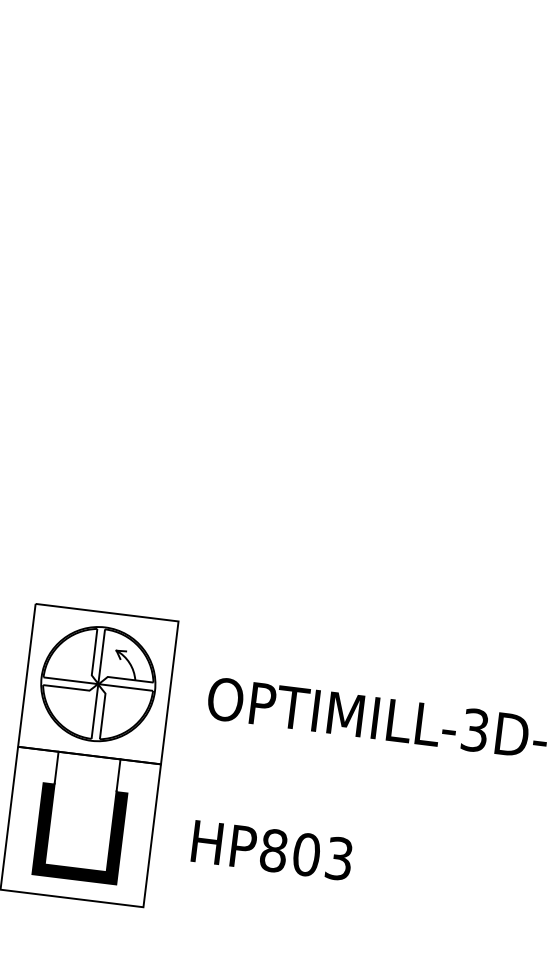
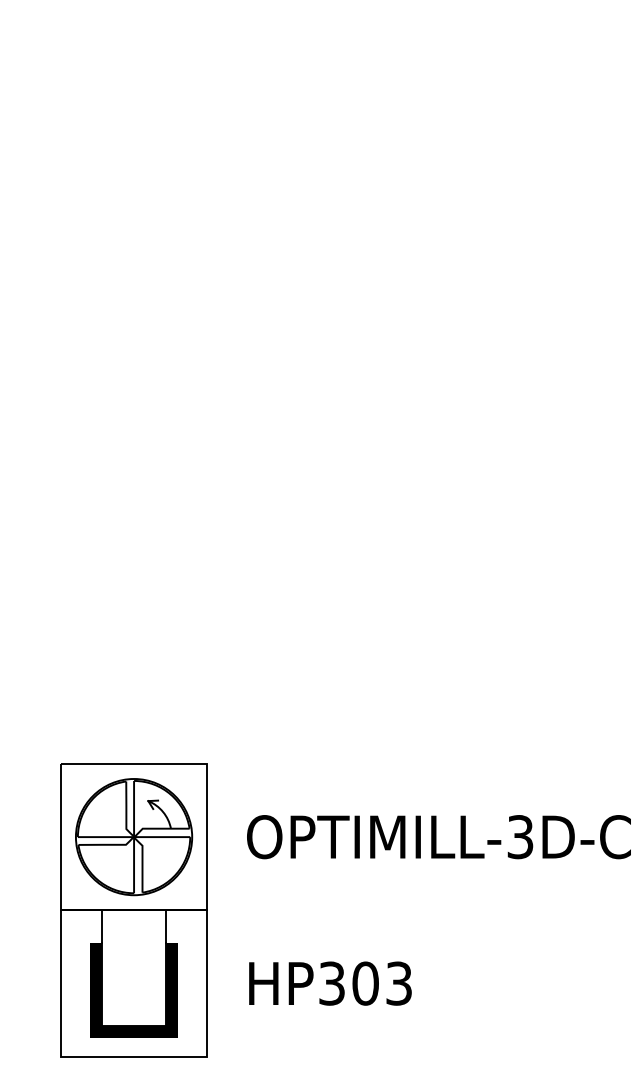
text: (274, 850) -> (332, 983), HP803 -> HP303

